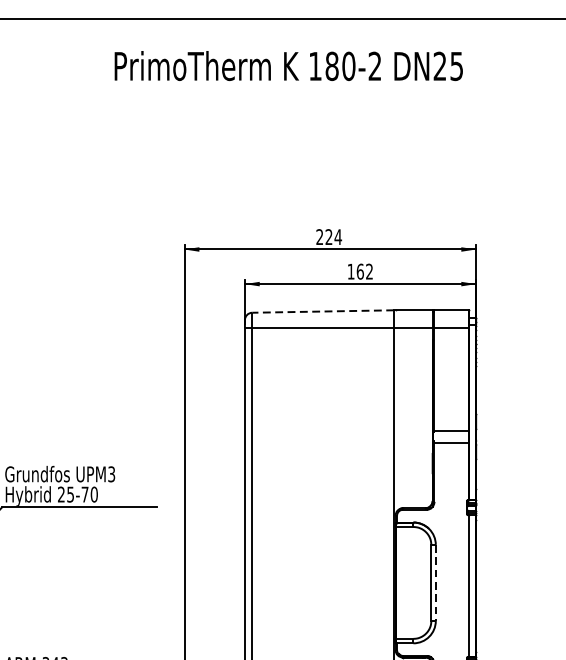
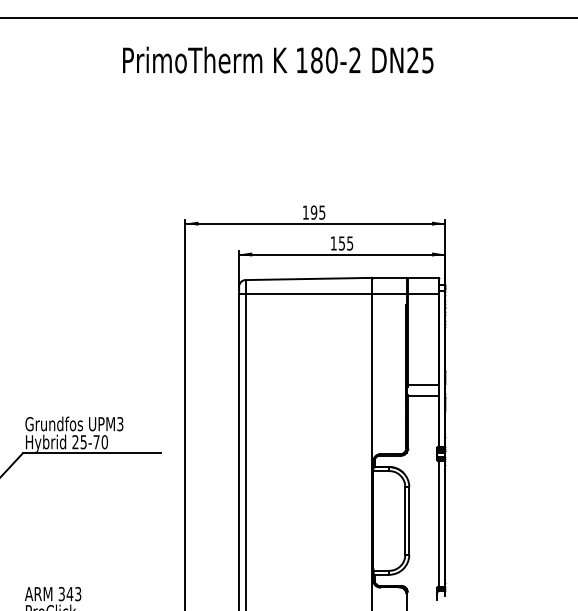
text: (328, 236) -> (313, 212), 224 -> 195
text: (364, 271) -> (345, 243), 162 -> 155
line: (322, 310) -> (308, 278), dashed -> solid
line: (436, 582) -> (409, 520), dashed -> solid

